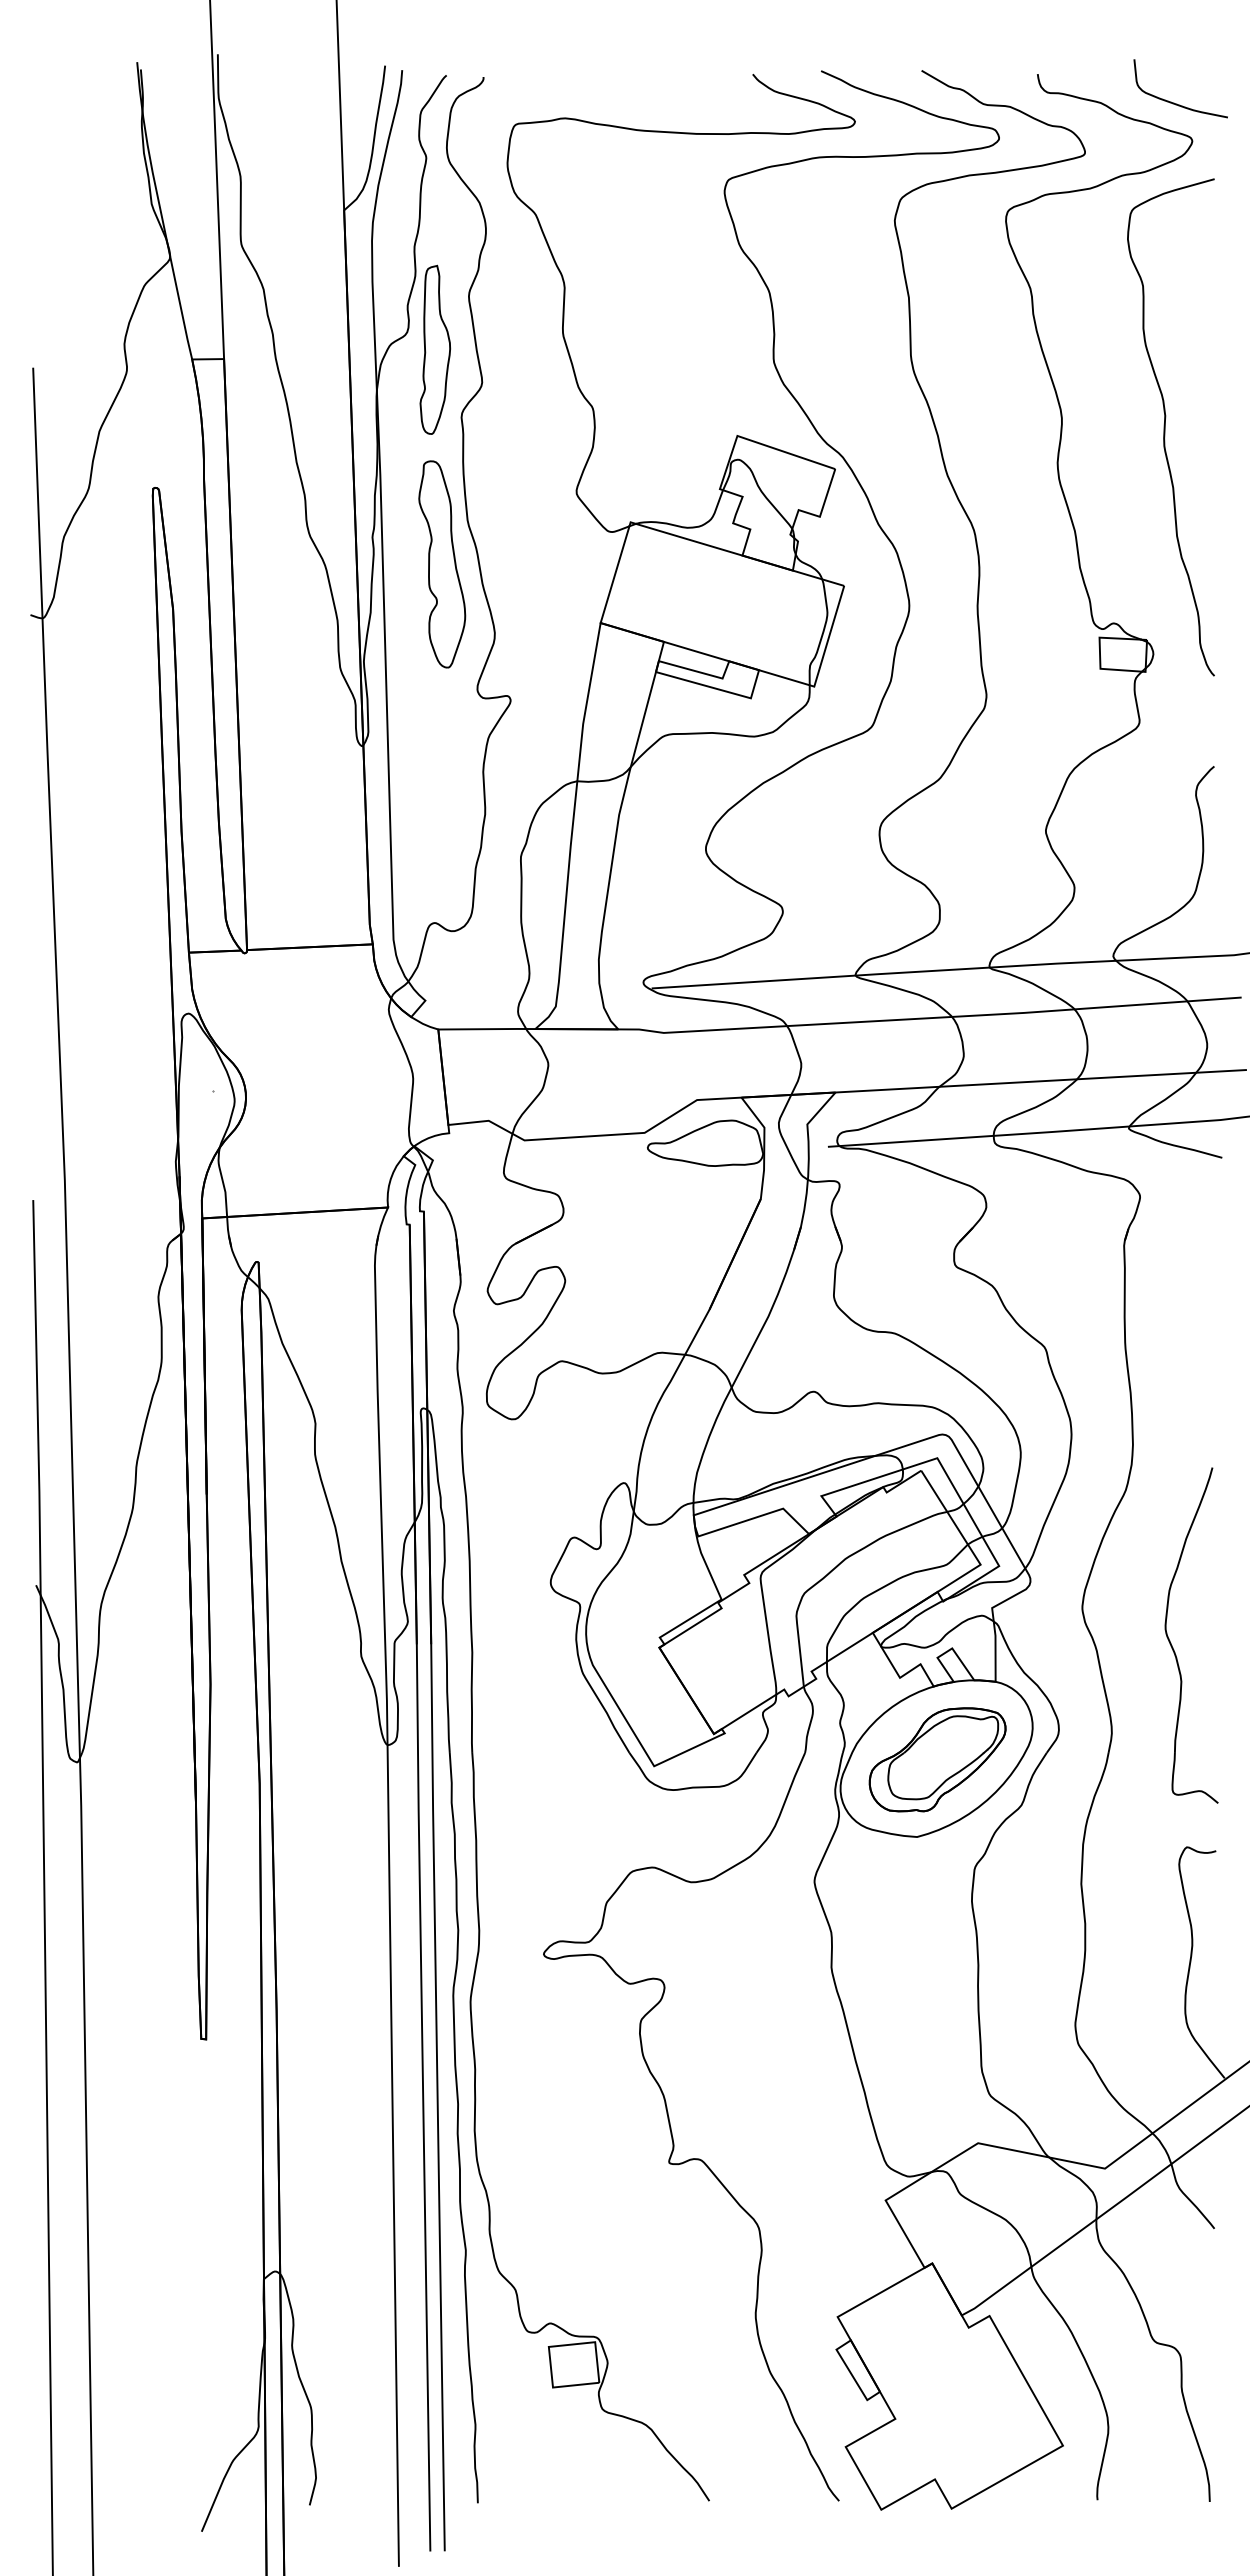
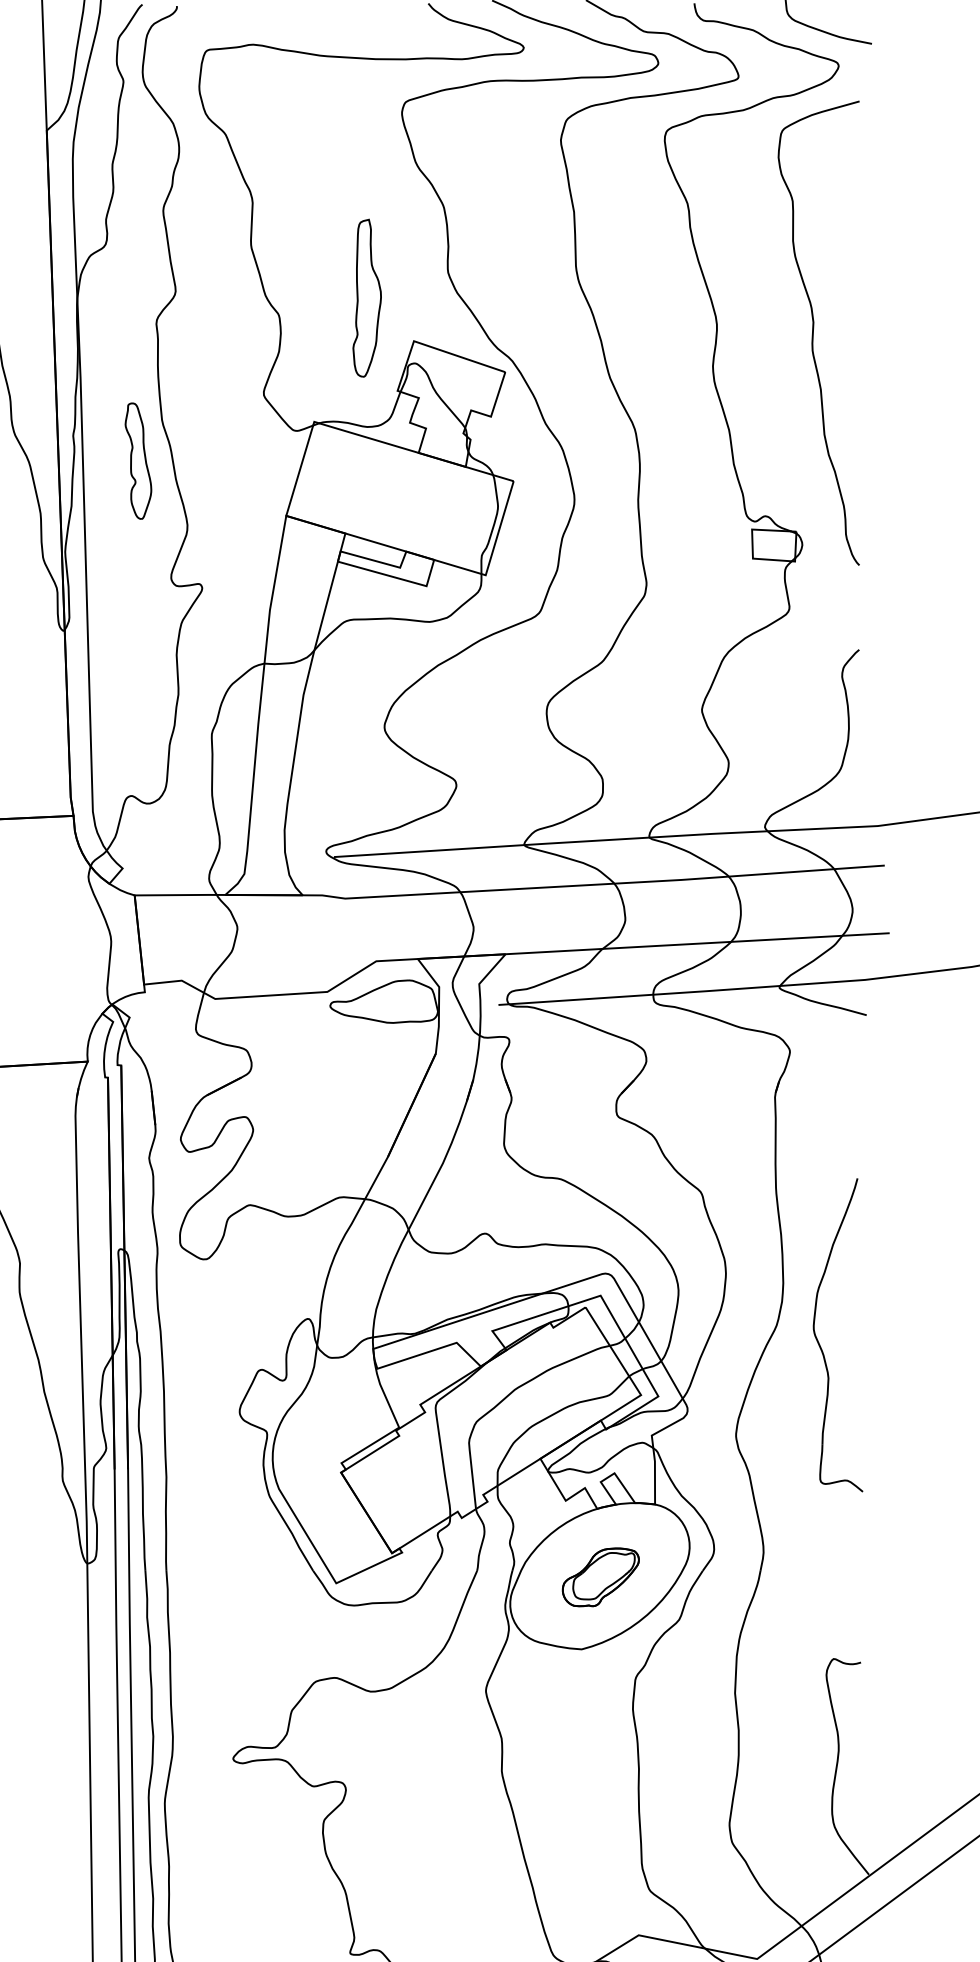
part: (435, 349) -> (367, 297), moved
part: (442, 564) -> (138, 461), size x0.6
part: (1172, 1645) -> (820, 1344), moved
part: (937, 1759) -> (600, 1577), size x0.6

